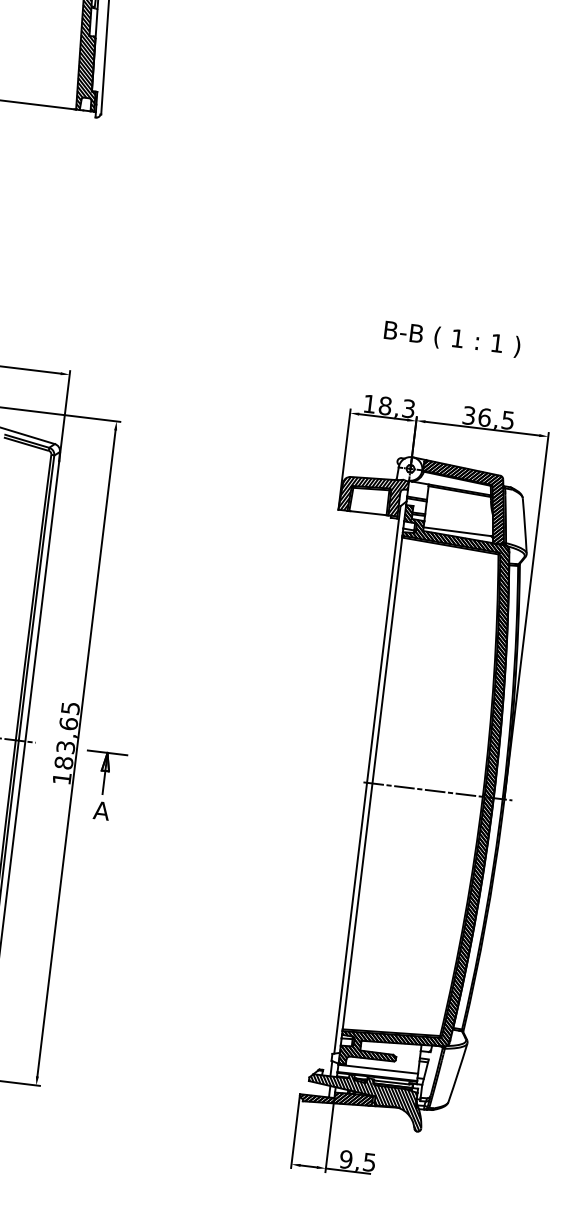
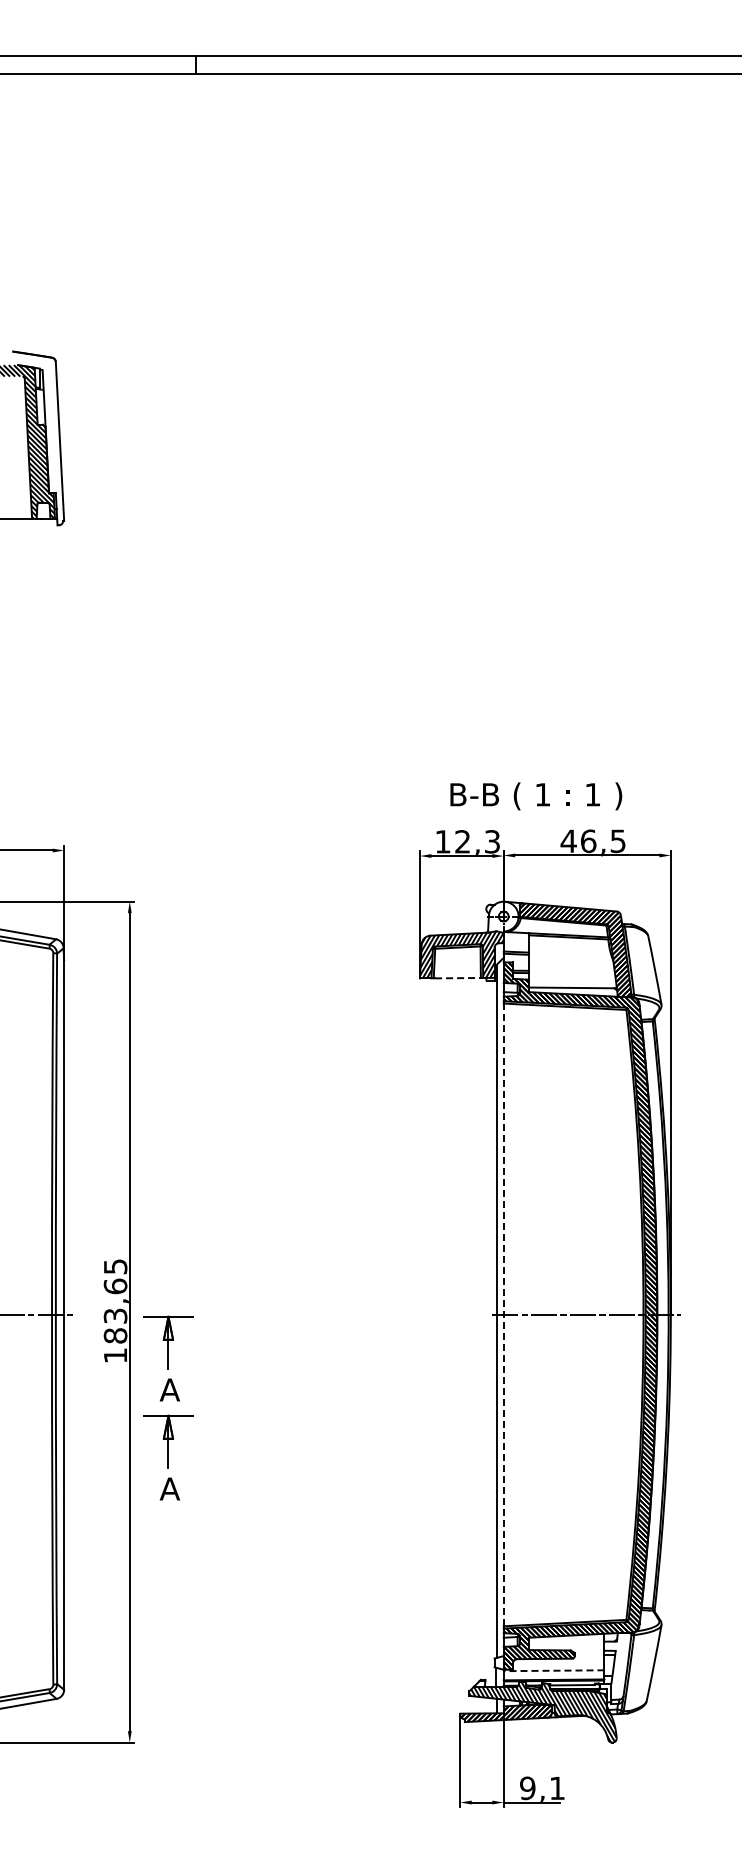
text: (452, 339) -> (536, 796), moved
text: (385, 405) -> (462, 841), 18,3 -> 12,3
text: (468, 415) -> (568, 841), 36,5 -> 46,5
line: (368, 513) -> (457, 978), solid -> dashed
line: (372, 783) -> (503, 1314), solid -> dashed
part: (94, 864) -> (168, 1457), added
line: (377, 1069) -> (553, 1670), solid -> dashed
text: (369, 1162) -> (557, 1788), 9,5 -> 9,1

